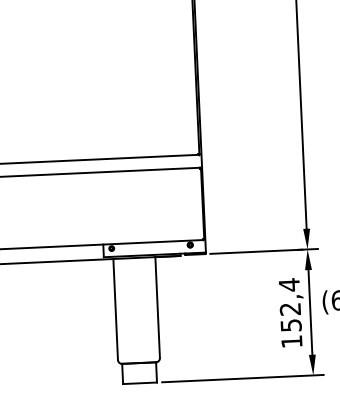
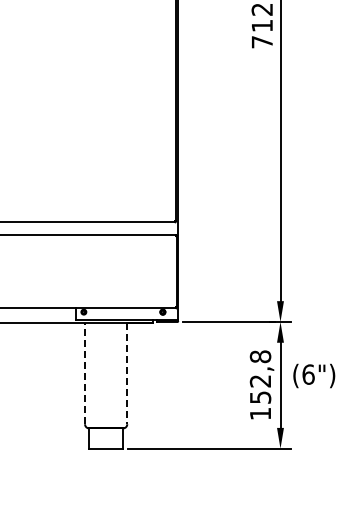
text: (289, 284) -> (260, 356), 152,4 -> 152,8
line: (157, 307) -> (127, 373), solid -> dashed
line: (116, 309) -> (85, 373), solid -> dashed

